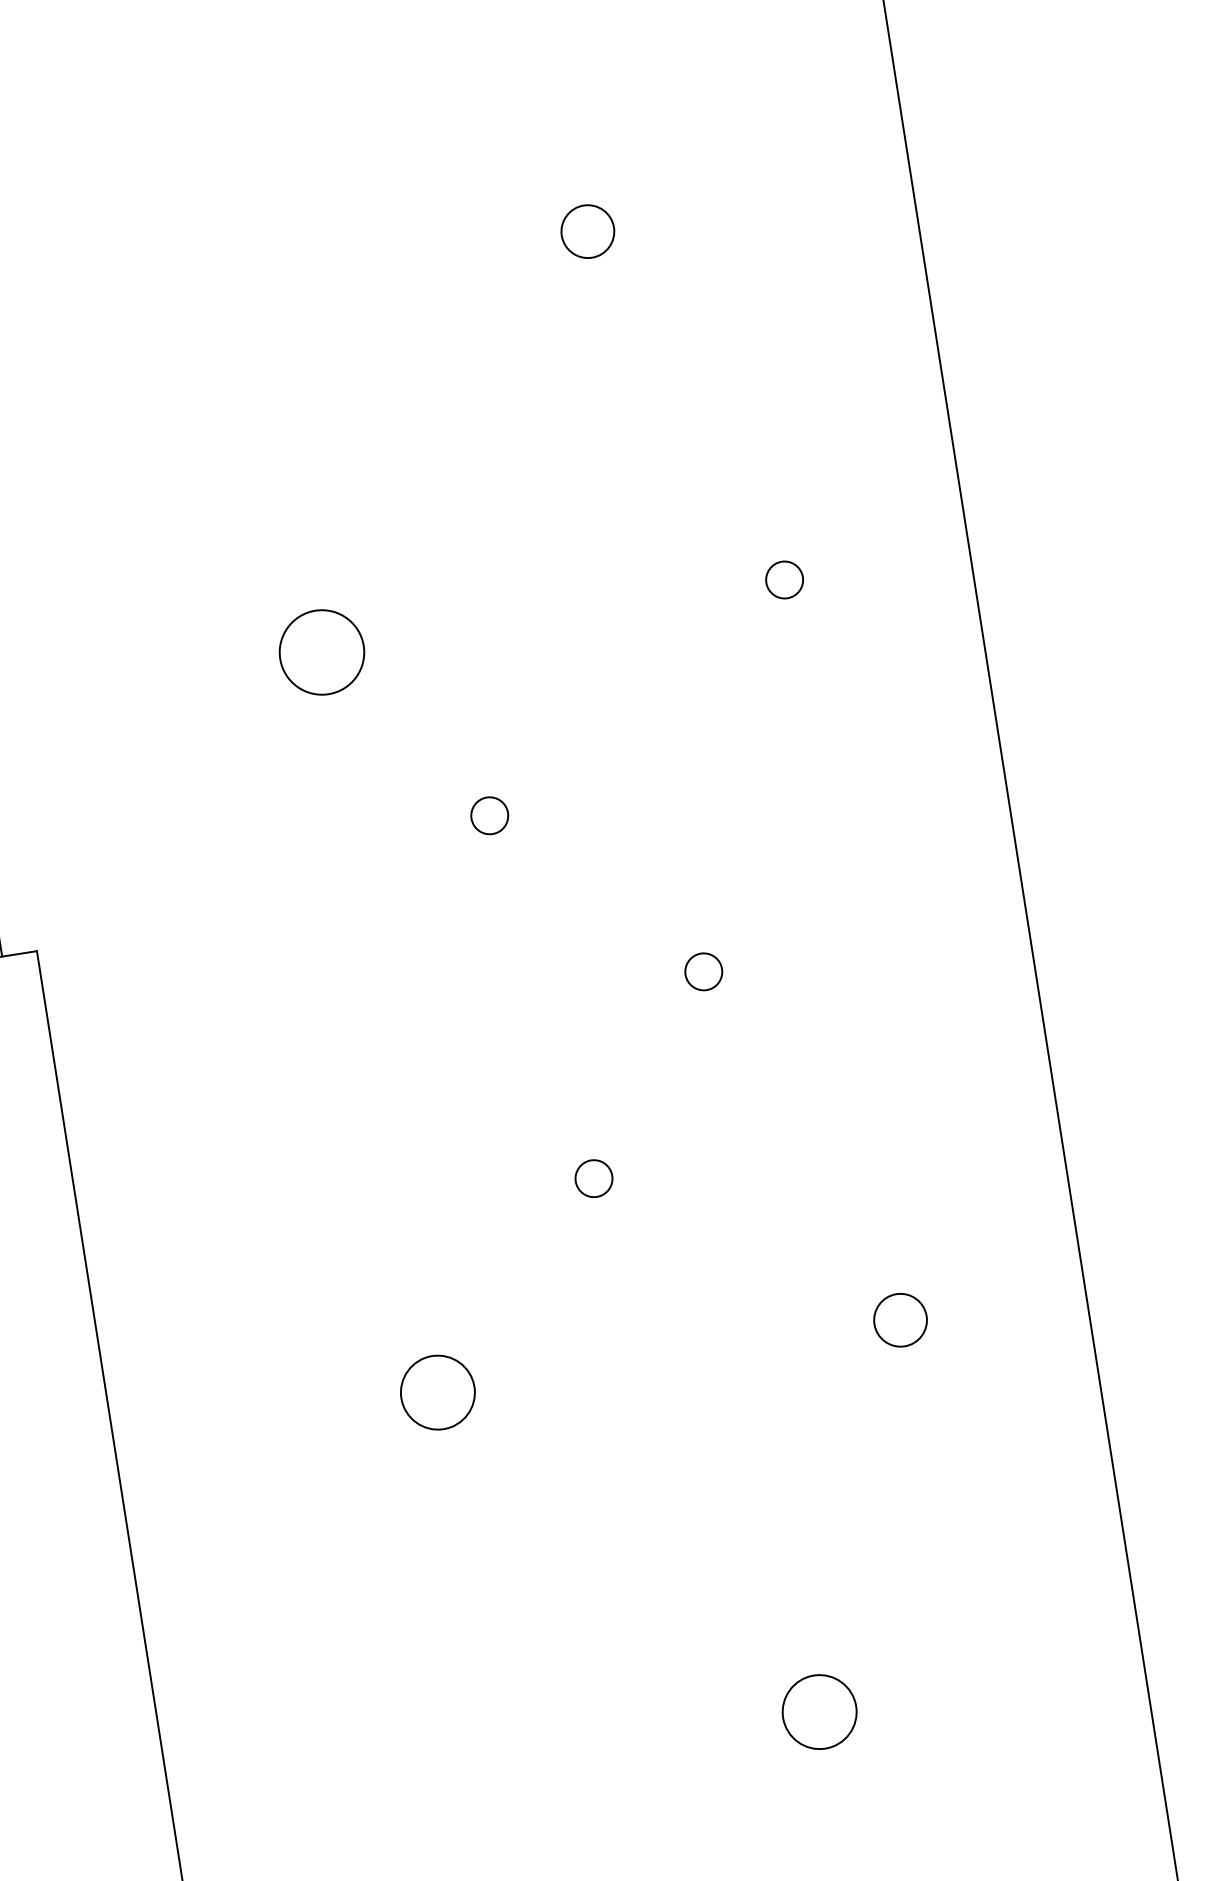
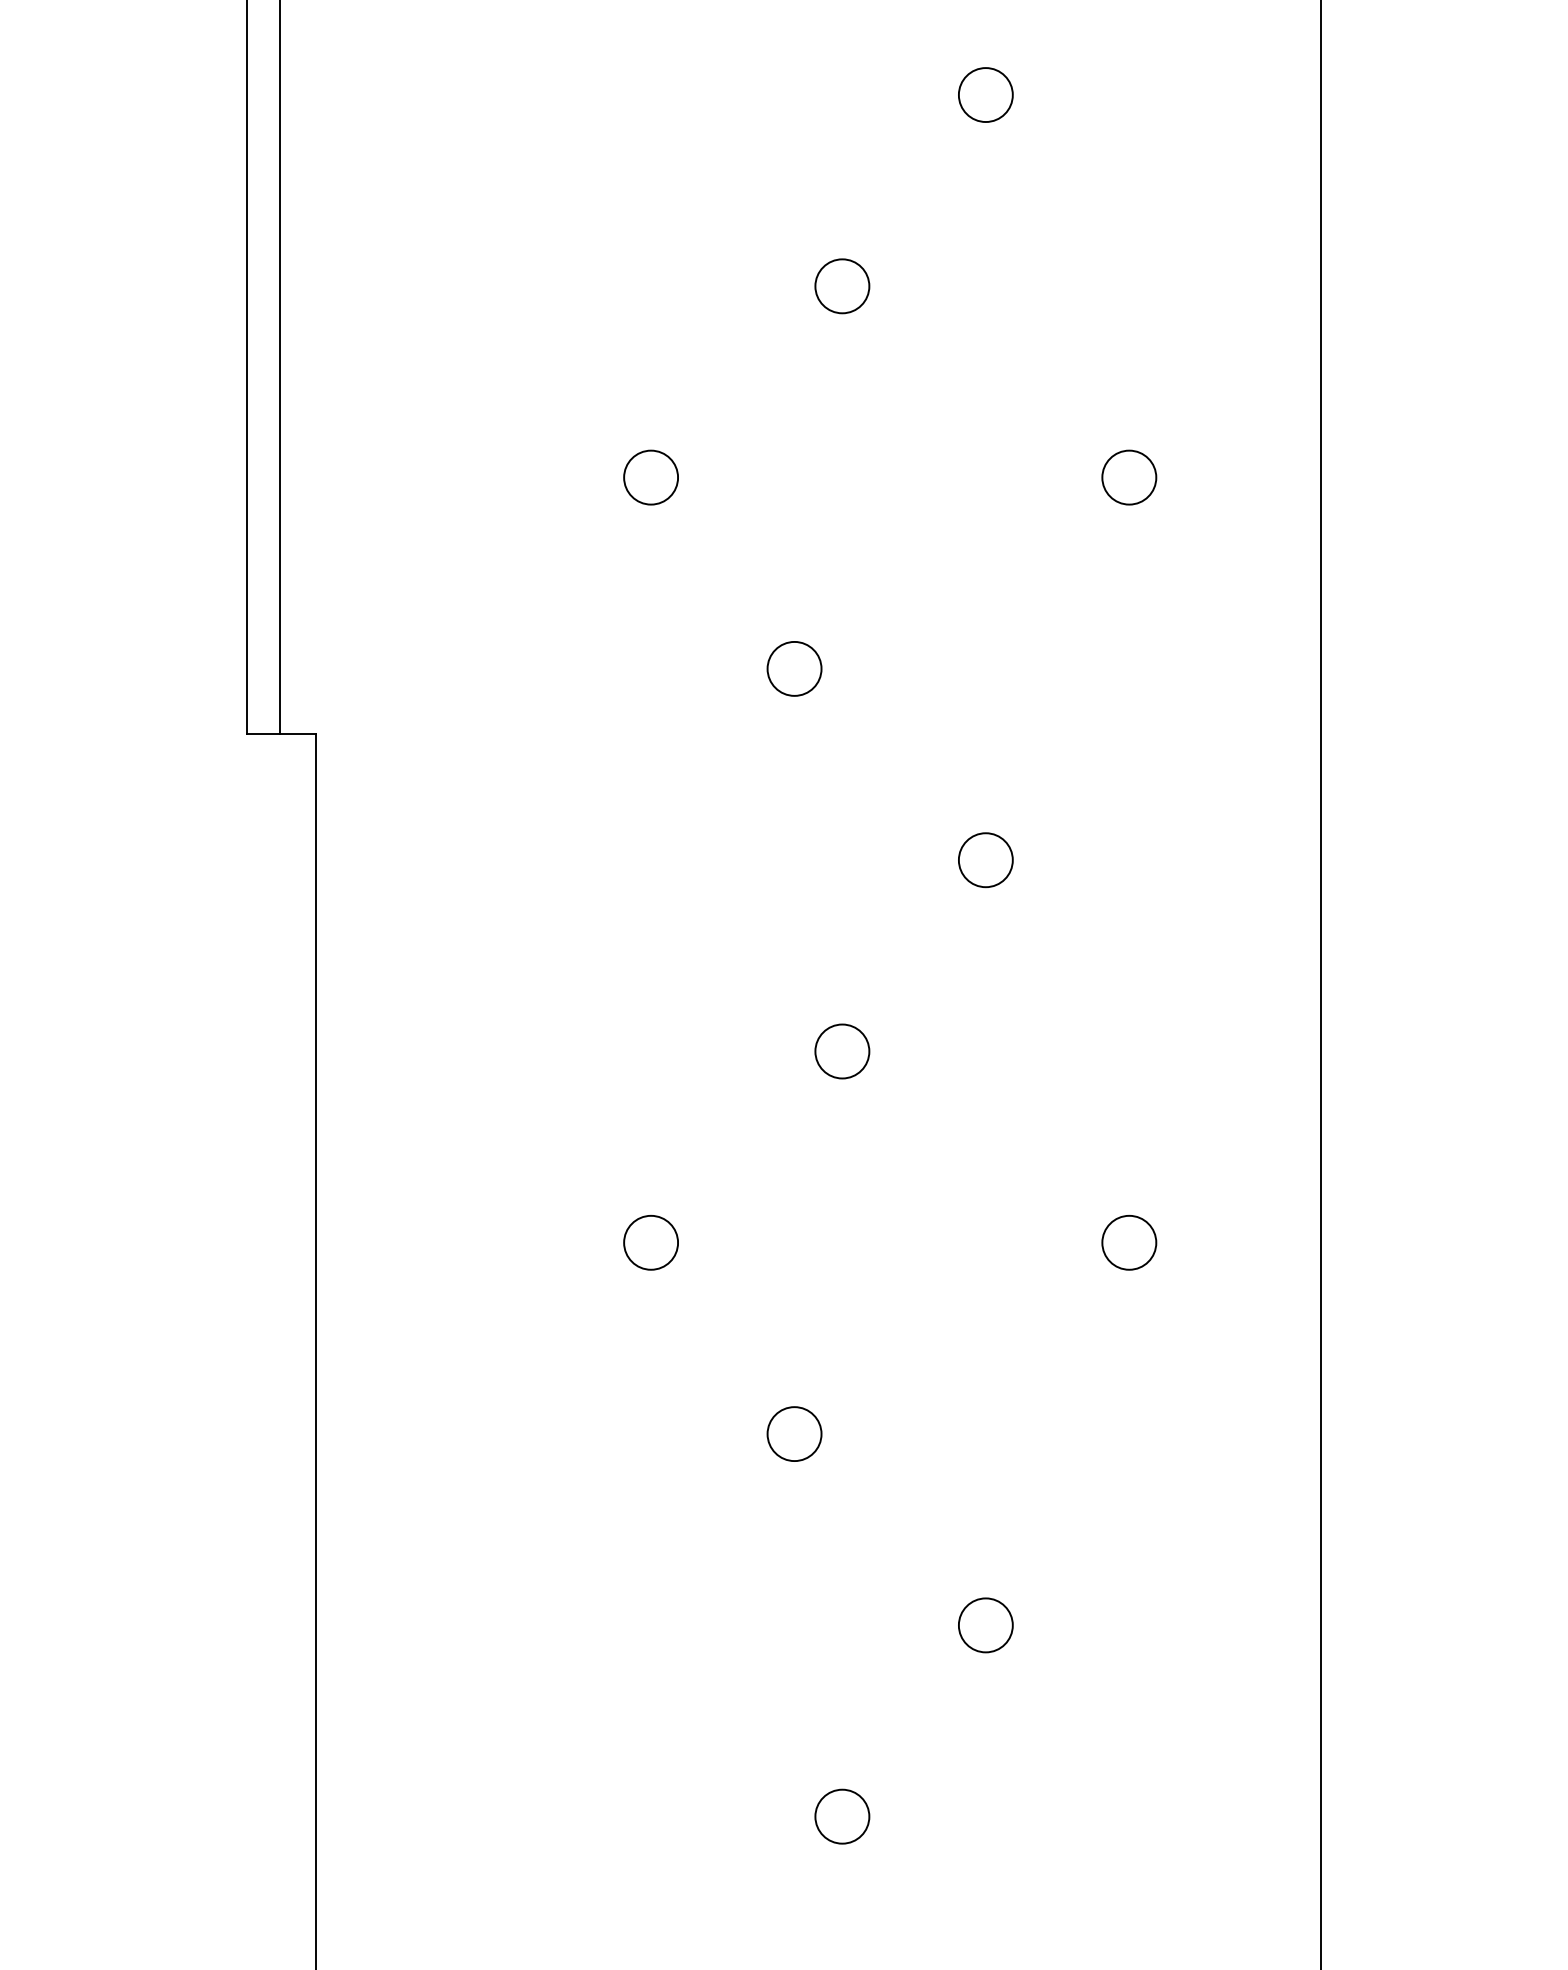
circle: (478, 438) -> (842, 286), added
circle: (784, 579) -> (1129, 477), size x1.43
circle: (322, 652) -> (651, 477), size x0.62
circle: (489, 815) -> (794, 668), size x1.43
circle: (703, 972) -> (985, 860), size x1.43
circle: (594, 1178) -> (842, 1051), size x1.43
circle: (437, 1392) -> (650, 1242), size x0.71
circle: (605, 1555) -> (794, 1433), added
circle: (819, 1712) -> (985, 1625), size x0.71

